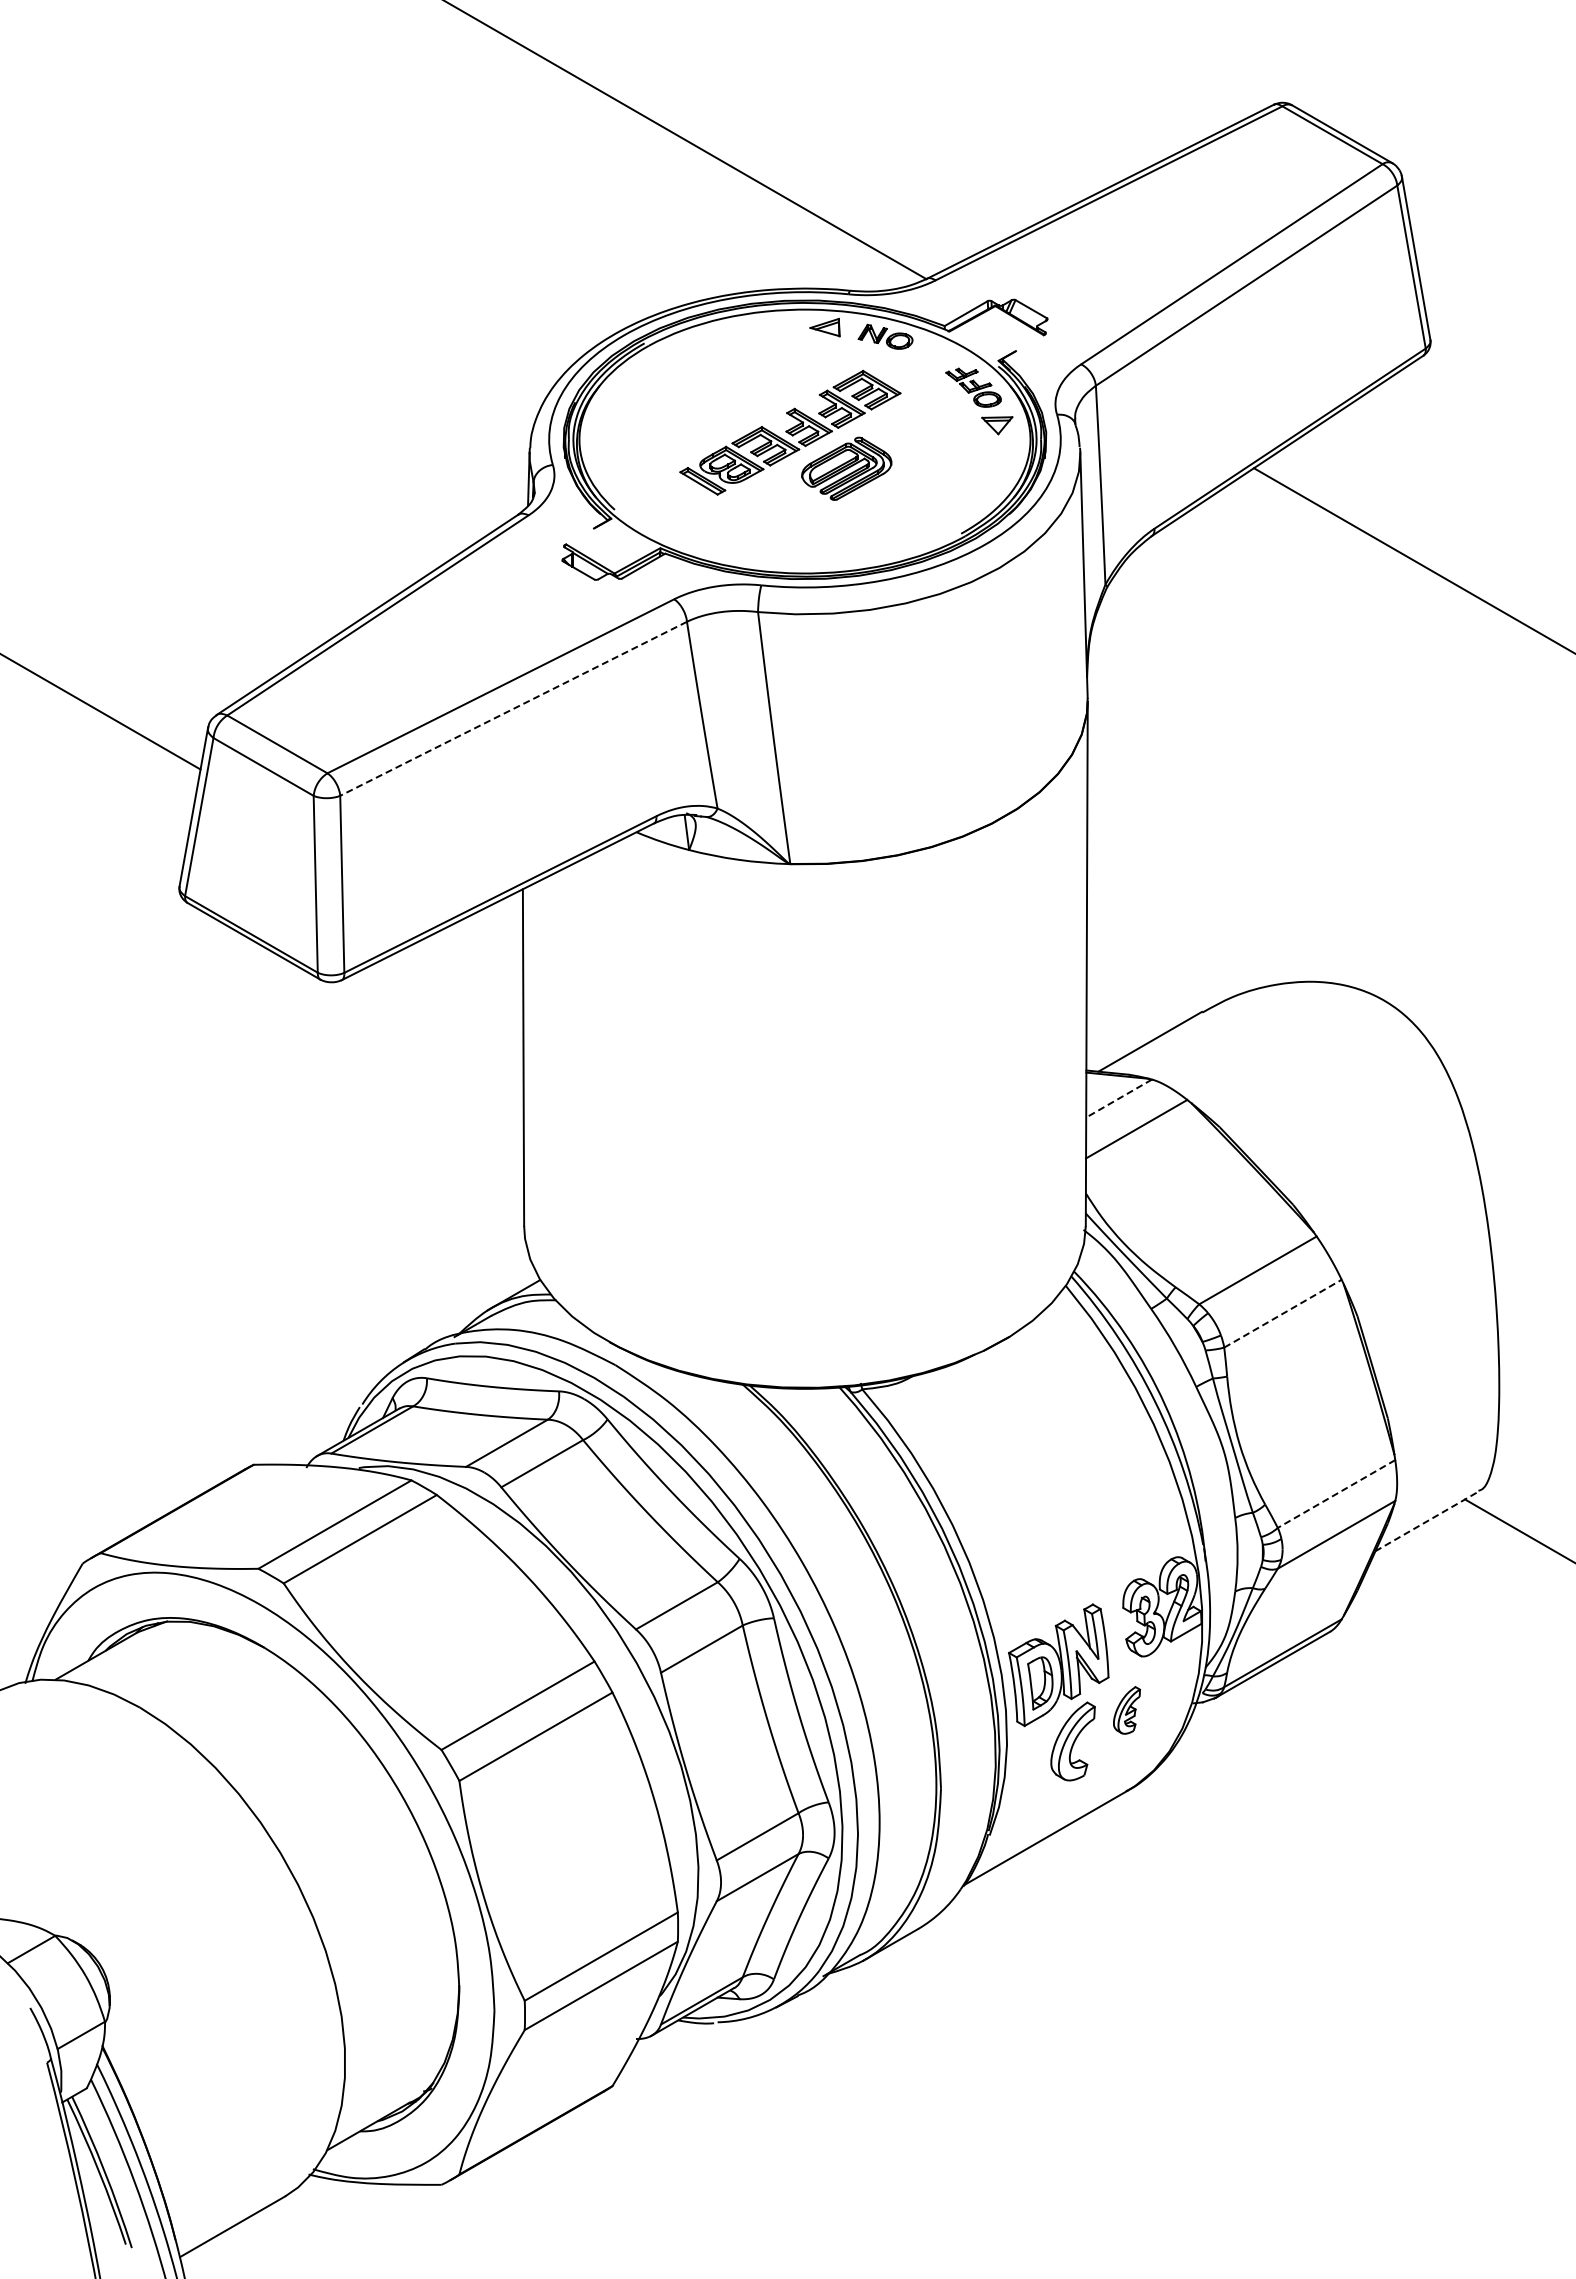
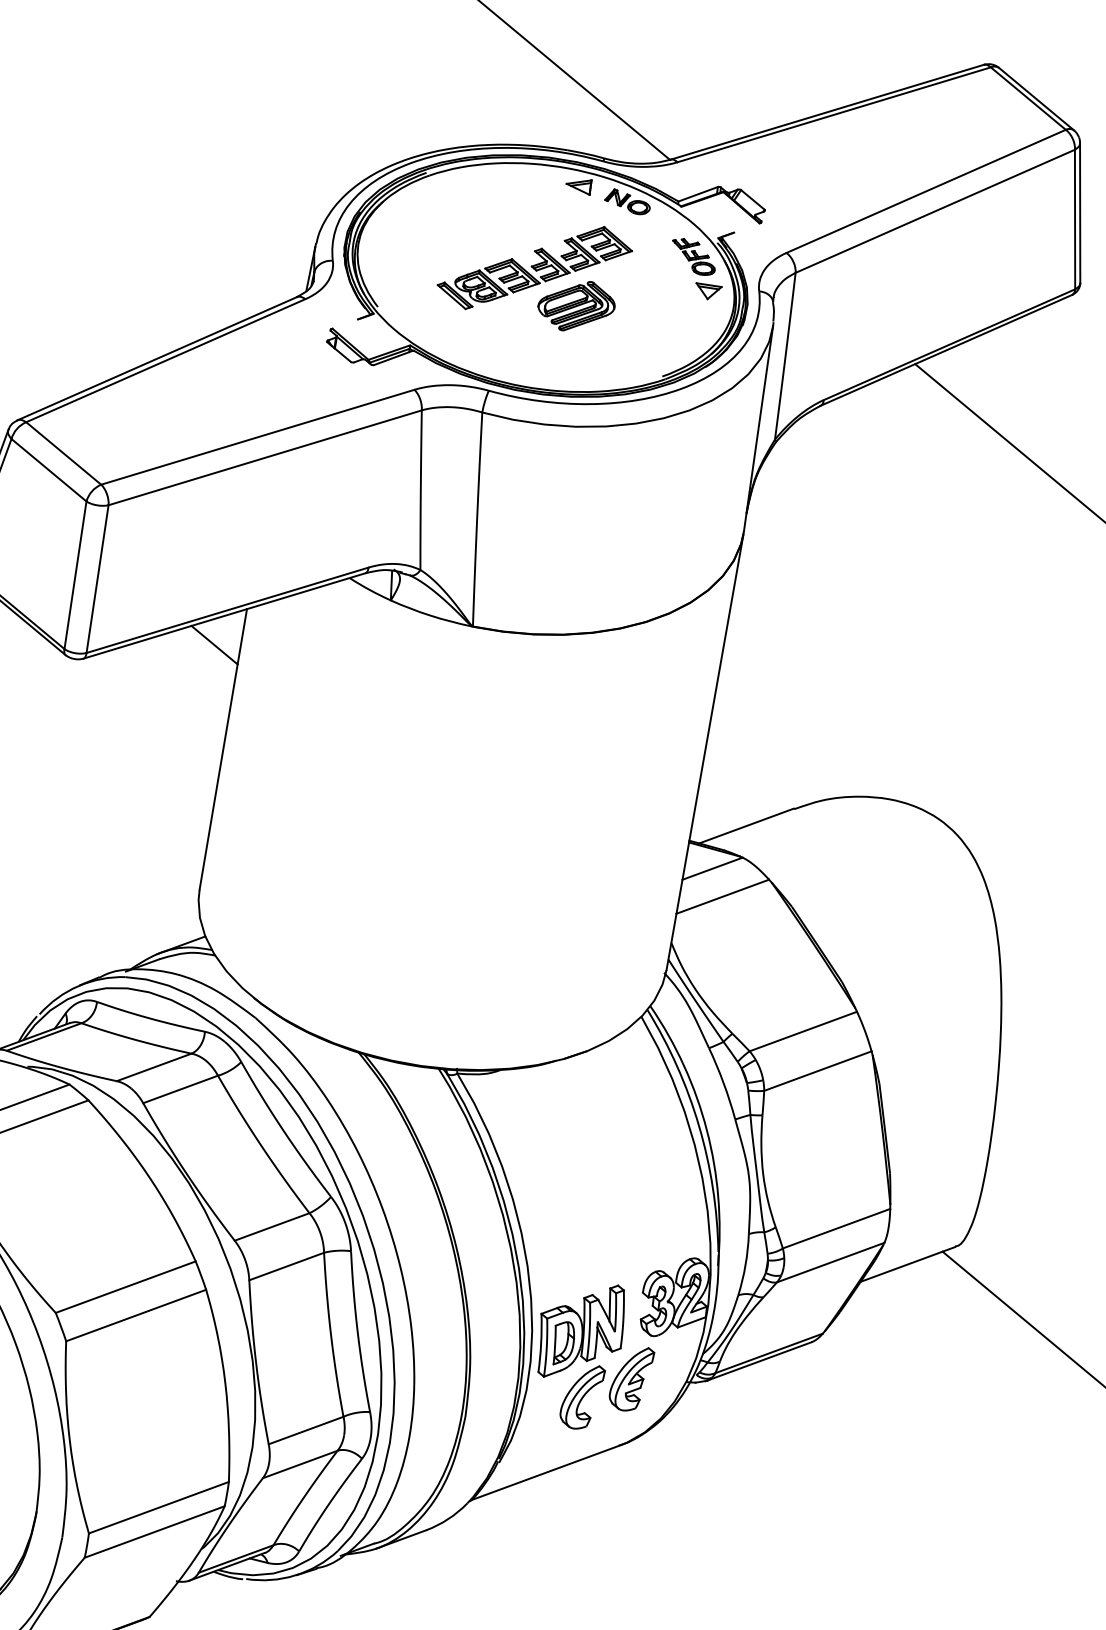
line: (513, 708) -> (265, 457), dashed -> solid
line: (492, 937) -> (214, 644), added
line: (1119, 1098) -> (712, 868), dashed -> solid
line: (1282, 1313) -> (817, 1070), dashed -> solid
line: (1336, 1494) -> (836, 1229), dashed -> solid
line: (1427, 1521) -> (908, 1264), dashed -> solid
part: (1126, 1710) -> (630, 1378), size x1.67

